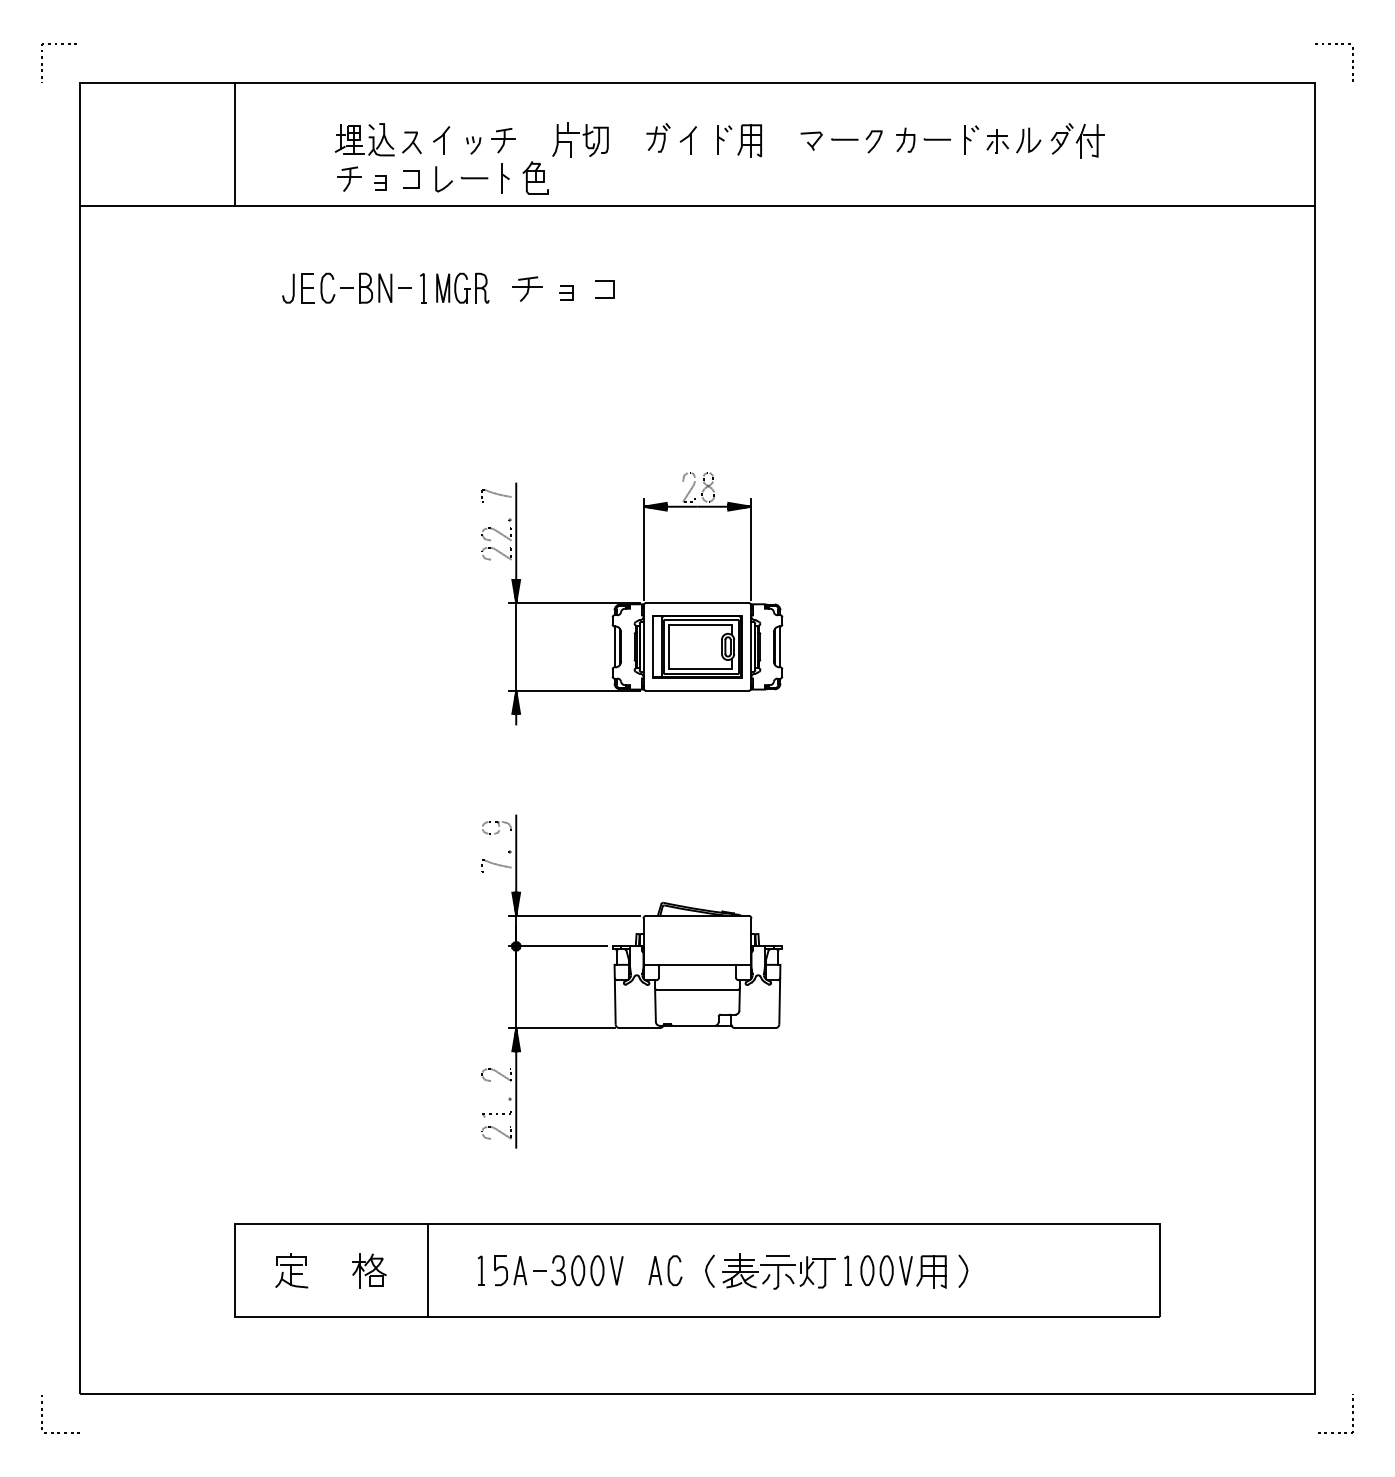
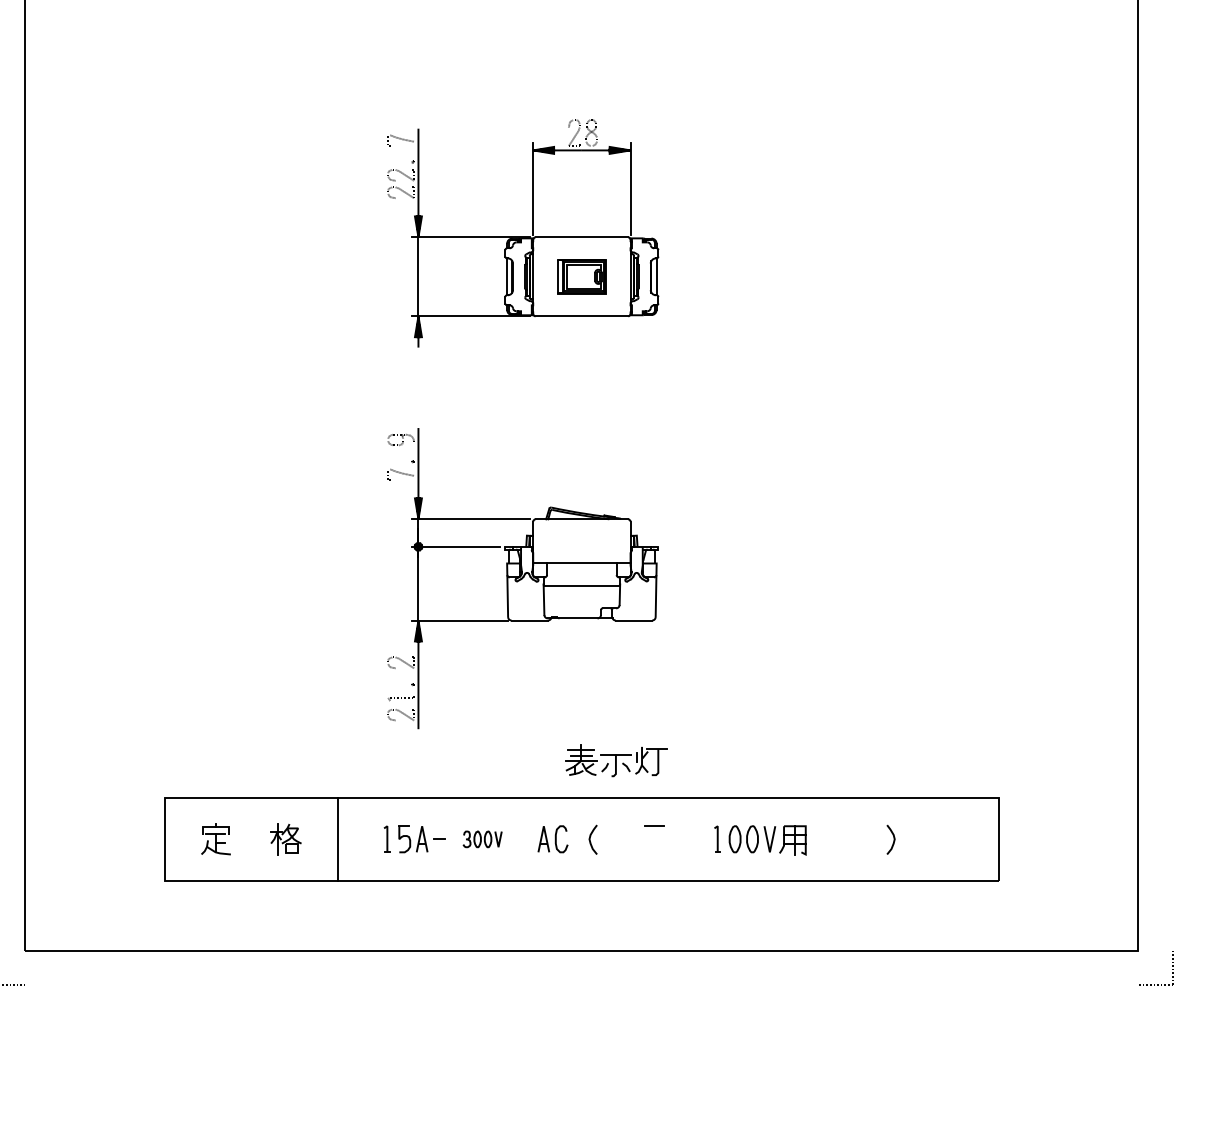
part: (697, 646) -> (581, 276), size x0.6
part: (587, 1270) -> (482, 839), size x0.6
curve: (966, 1270) -> (893, 839), moved
part: (778, 1271) -> (616, 760), moved

